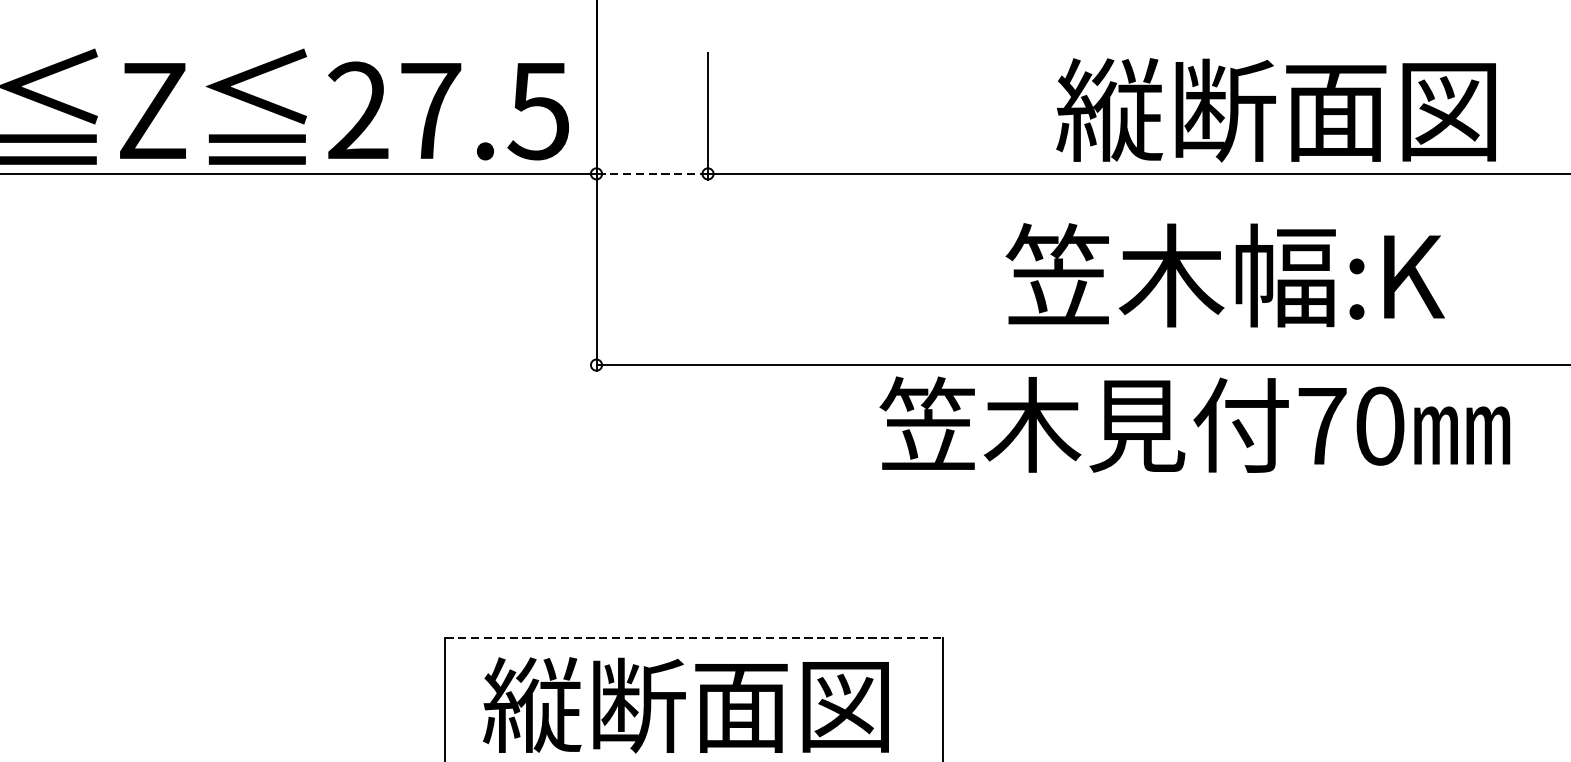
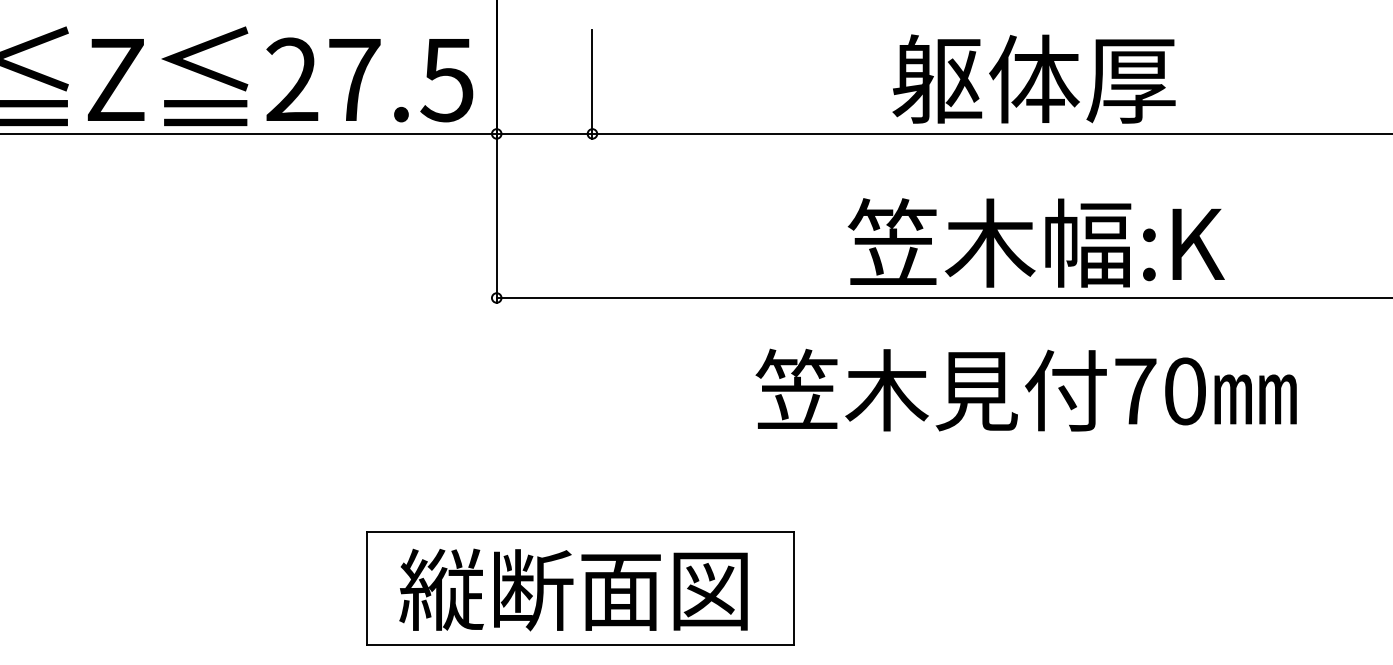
text: (1275, 110) -> (1079, 79), 縦断面図 -> 躯体厚
line: (652, 173) -> (544, 133), dashed -> solid
text: (1224, 274) -> (1035, 242), moved
text: (1194, 423) -> (1025, 389), moved
line: (694, 638) -> (580, 532), dashed -> solid

